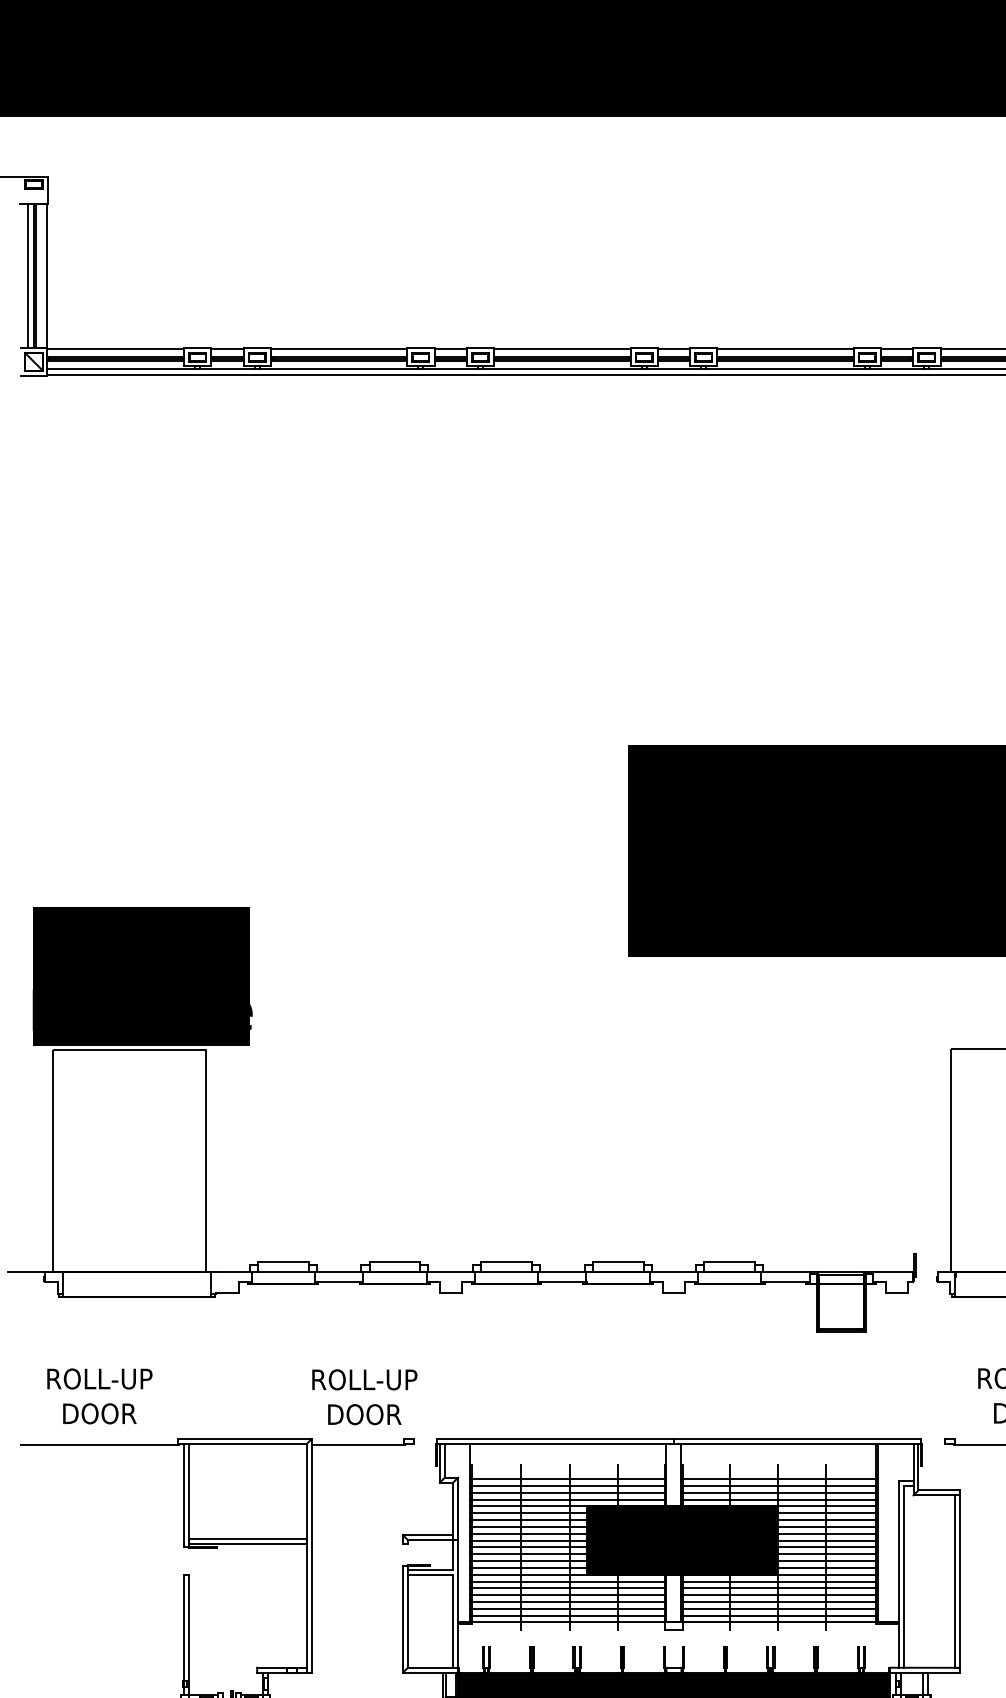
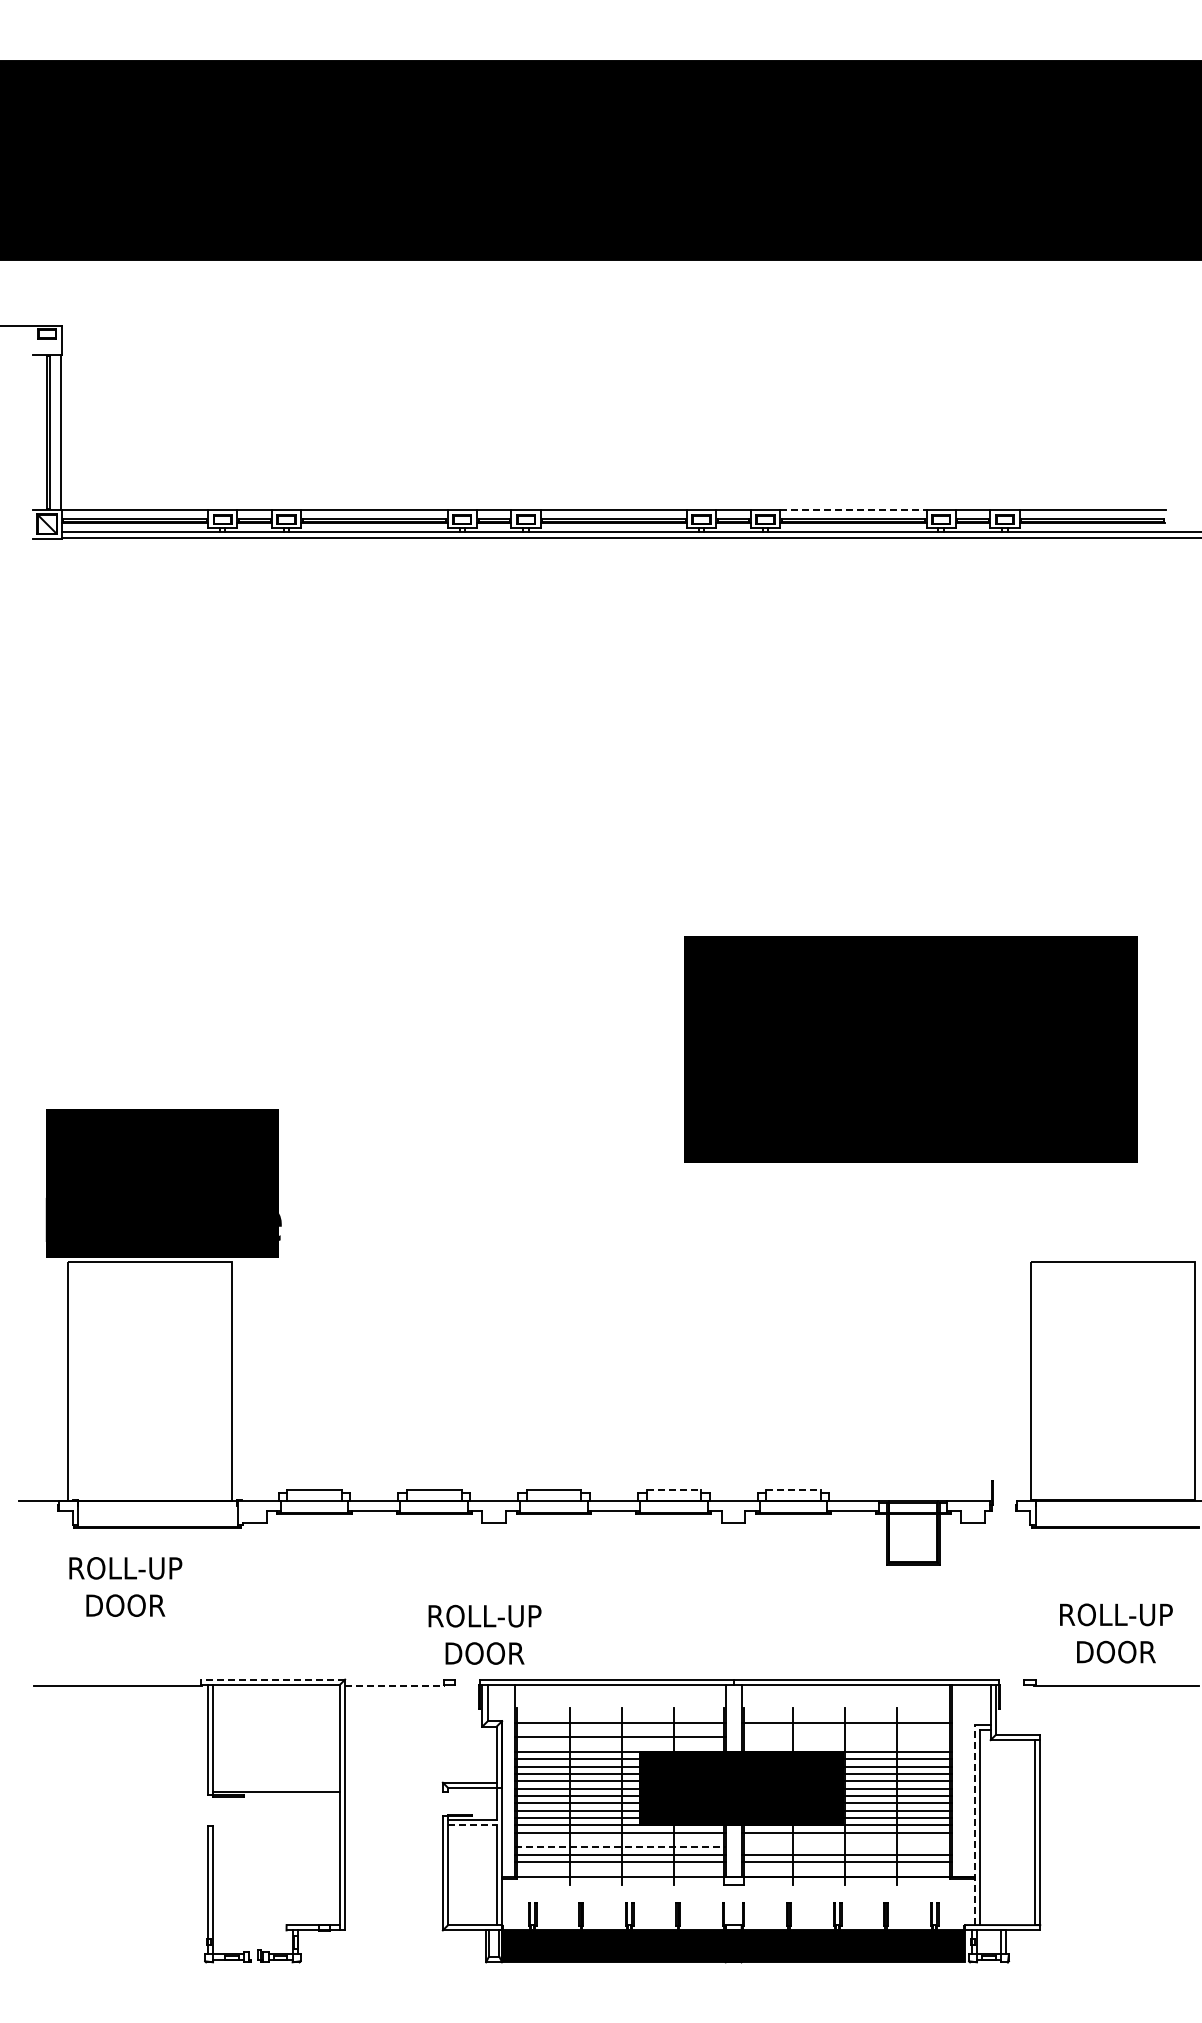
line: (28, 276) -> (41, 432), removed
line: (785, 349) -> (853, 510), solid -> dashed
line: (618, 1262) -> (674, 1490), solid -> dashed
line: (729, 1262) -> (793, 1490), solid -> dashed
text: (99, 1395) -> (125, 1586), moved
text: (364, 1396) -> (484, 1634), moved
line: (245, 1438) -> (273, 1679), solid -> dashed
line: (358, 1445) -> (395, 1686), solid -> dashed
line: (568, 1486) -> (620, 1730), removed
line: (779, 1486) -> (846, 1730), removed
line: (779, 1492) -> (846, 1737), removed
line: (568, 1499) -> (620, 1744), removed
line: (779, 1499) -> (846, 1744), removed
line: (247, 1538) -> (276, 1786), removed
line: (899, 1573) -> (975, 1824), solid -> dashed
line: (431, 1574) -> (473, 1825), solid -> dashed
line: (568, 1587) -> (620, 1839), removed
line: (779, 1587) -> (846, 1839), removed
line: (568, 1595) -> (620, 1847), solid -> dashed
line: (779, 1595) -> (846, 1847), removed
line: (568, 1615) -> (620, 1869), removed
line: (779, 1615) -> (846, 1869), removed

